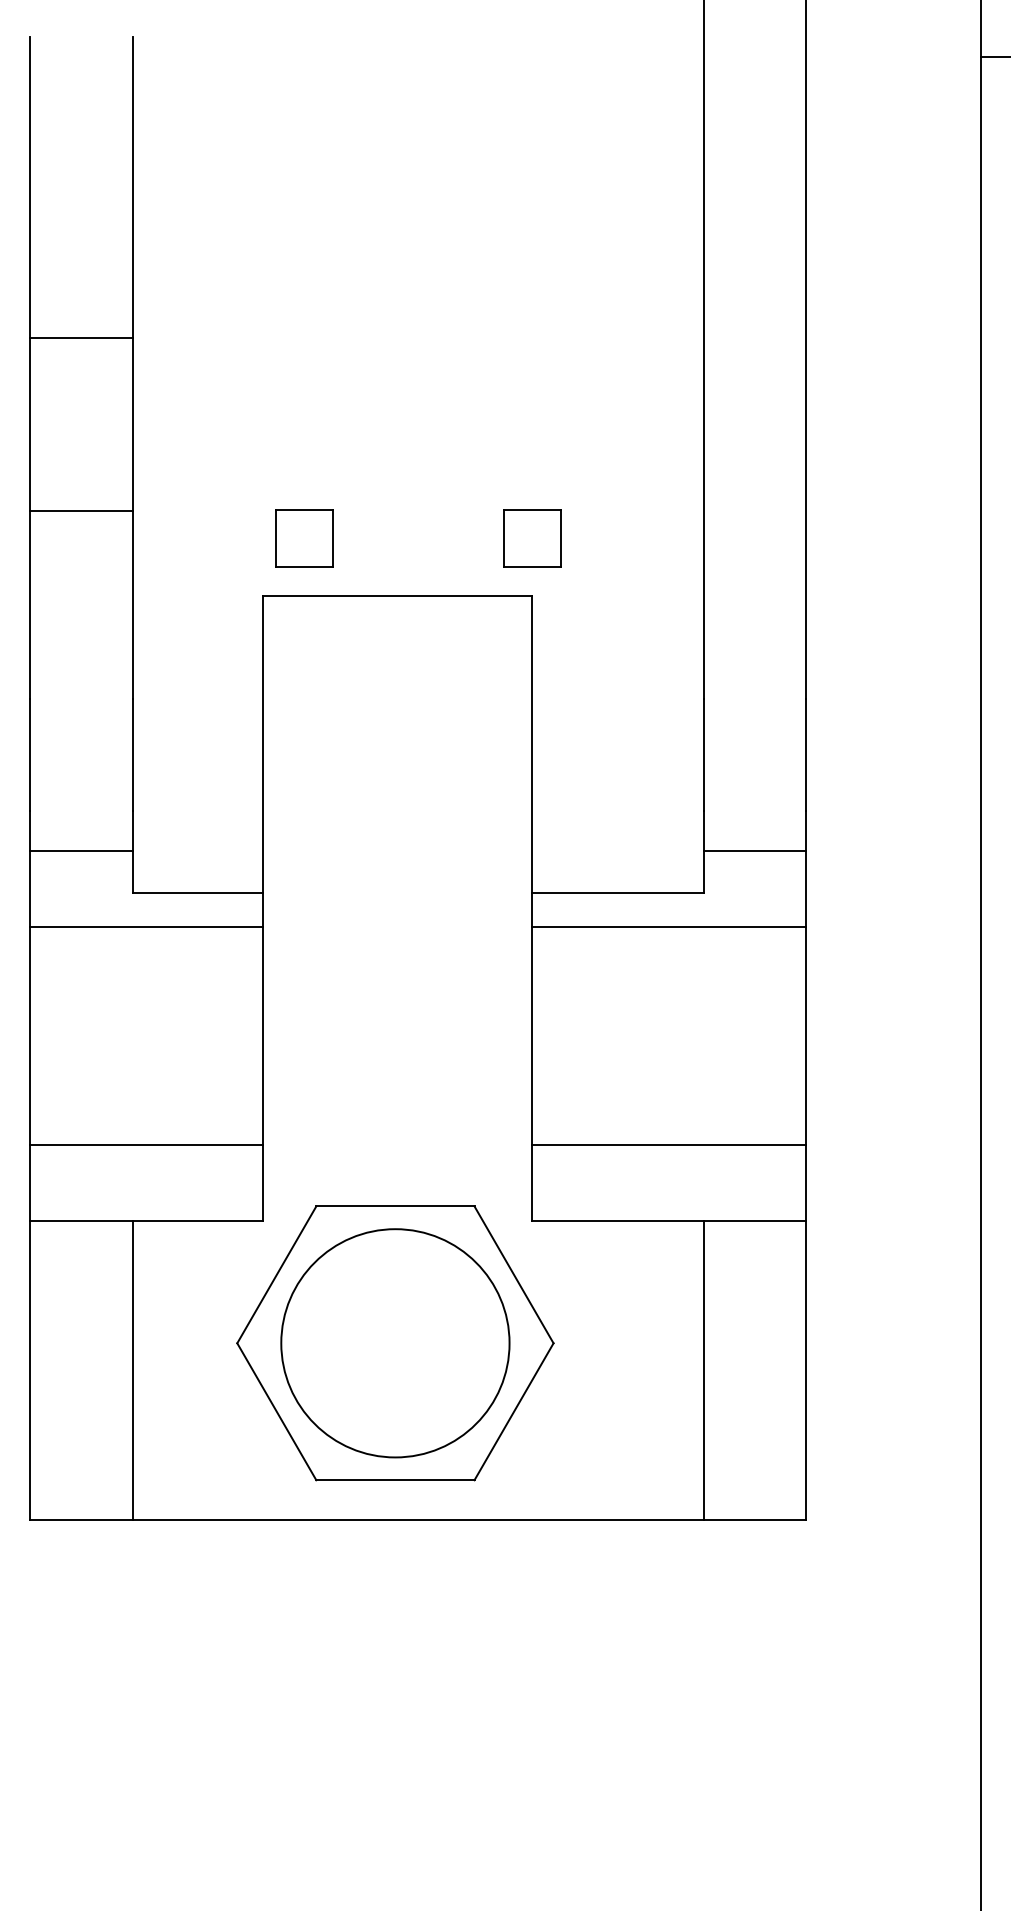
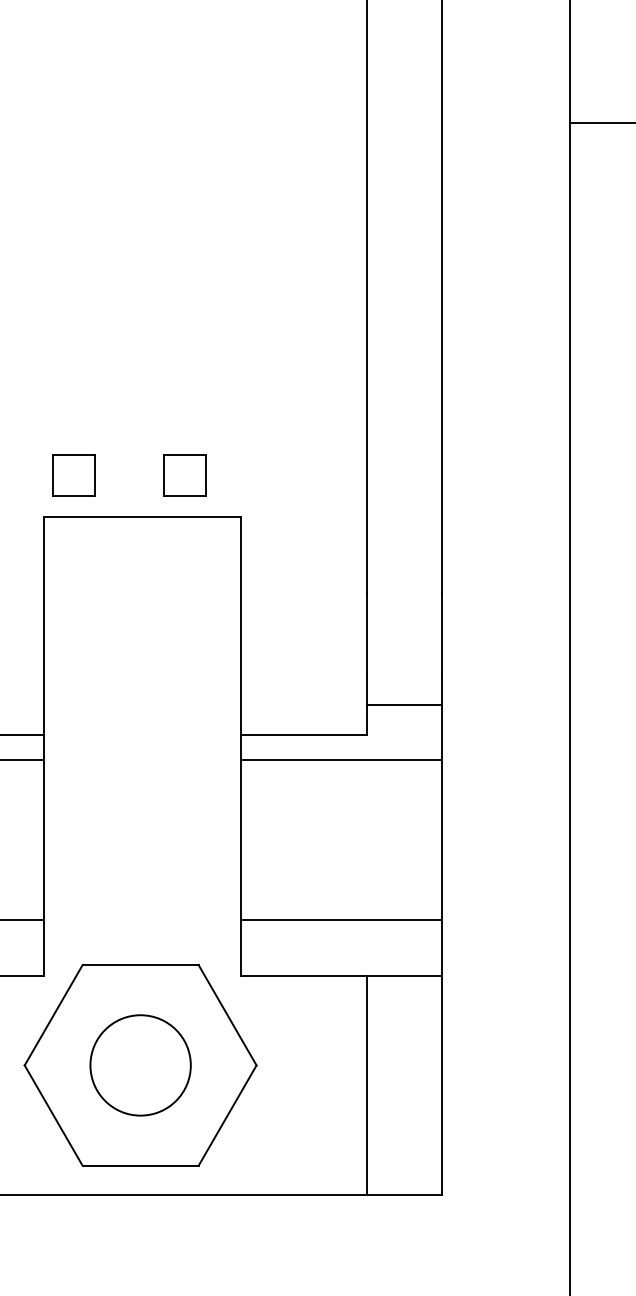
part: (532, 538) -> (185, 475), moved
circle: (395, 1343) -> (140, 1065), size x0.6

